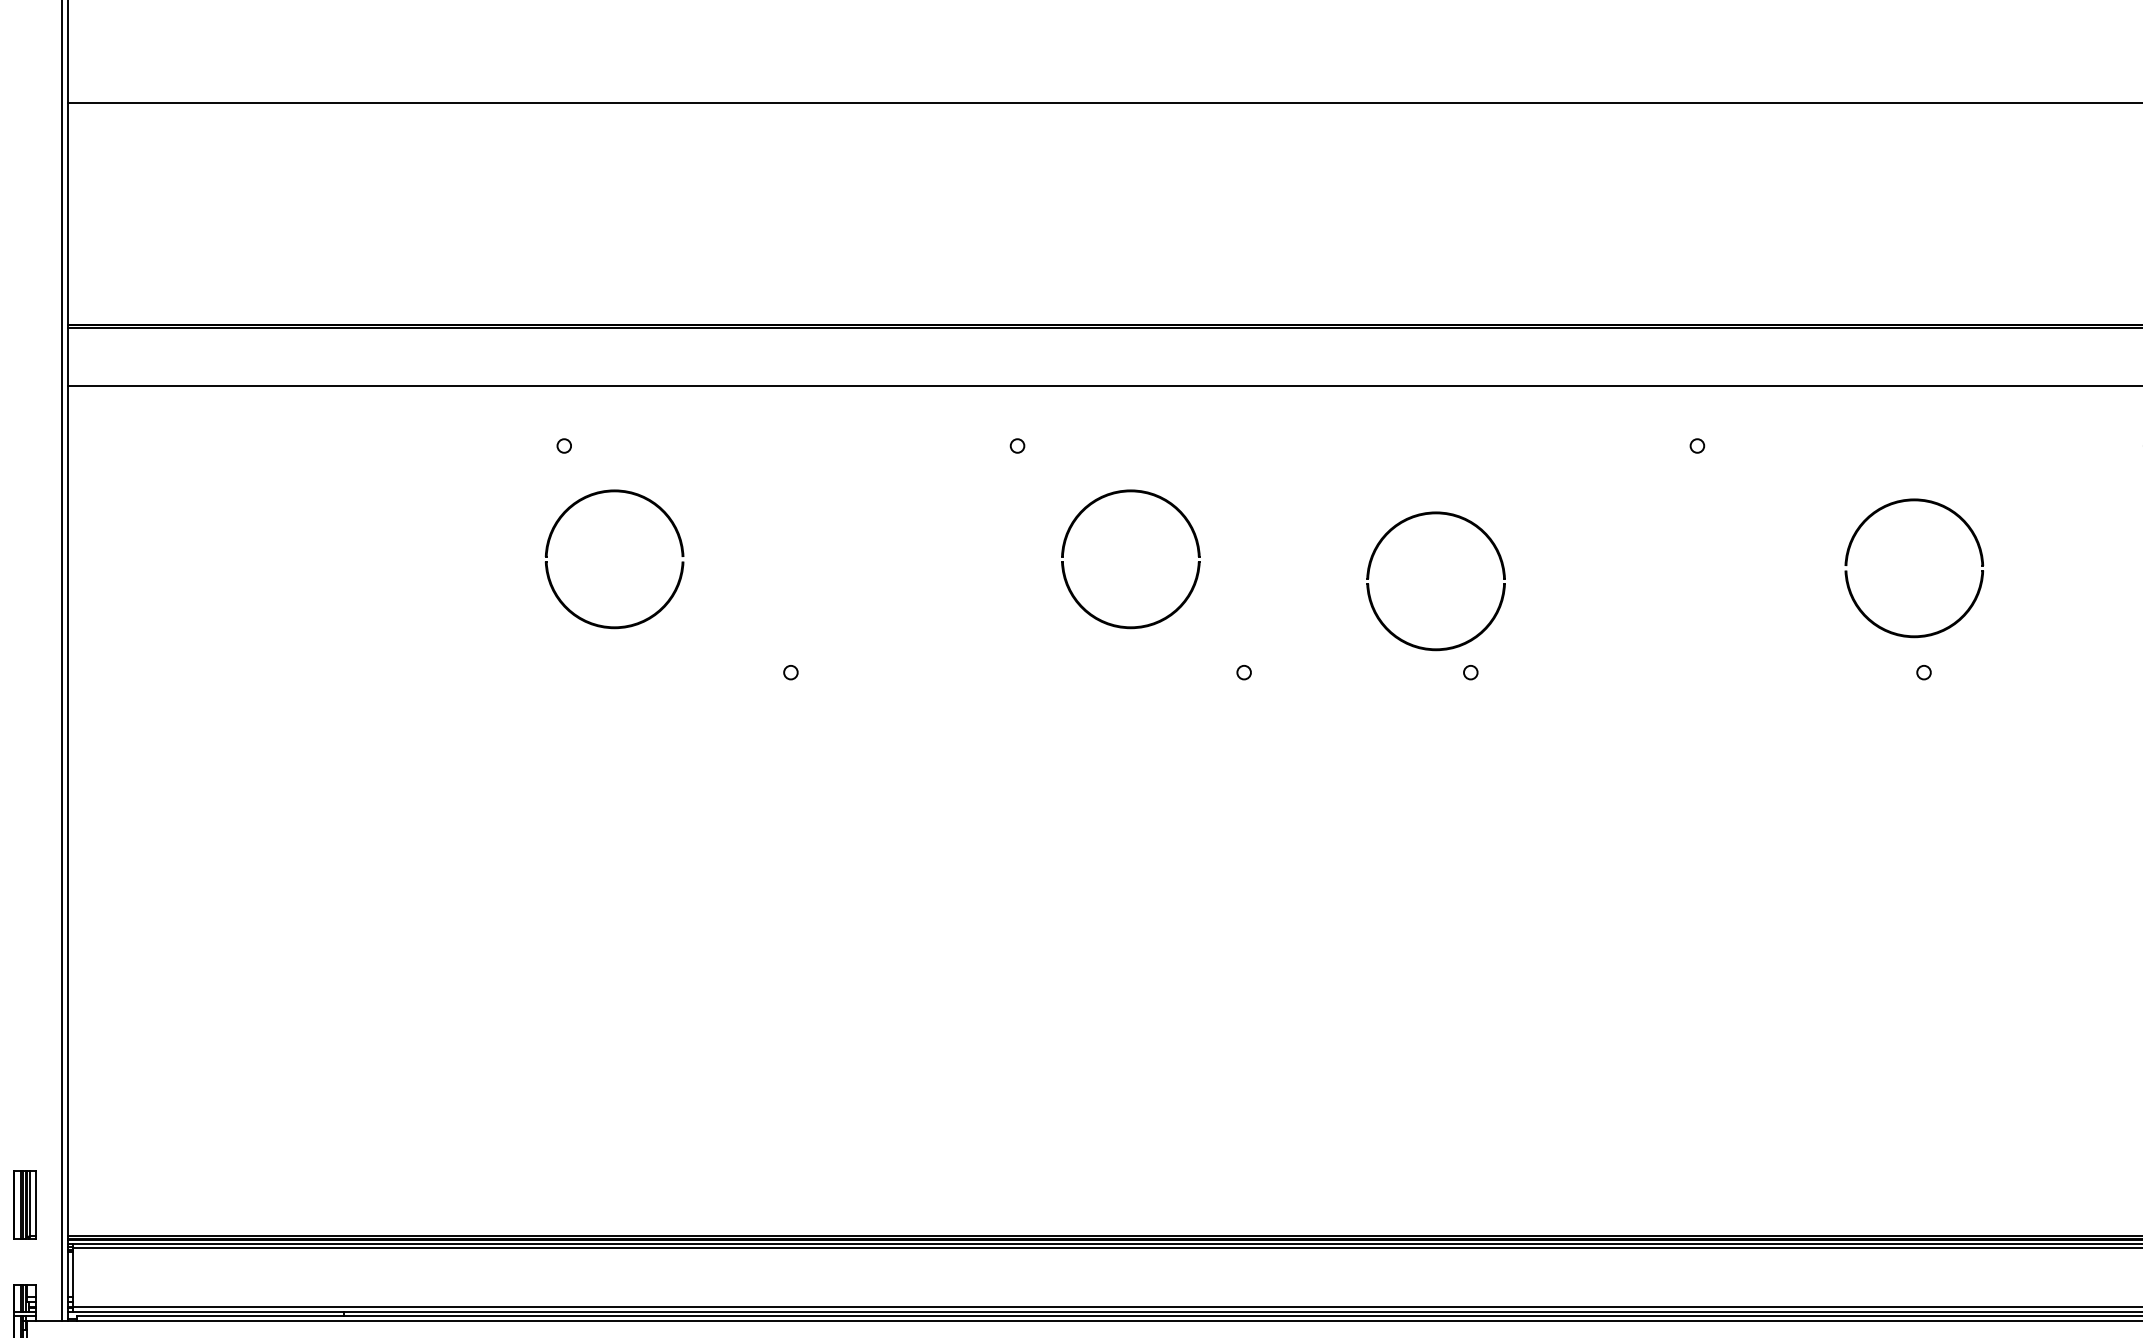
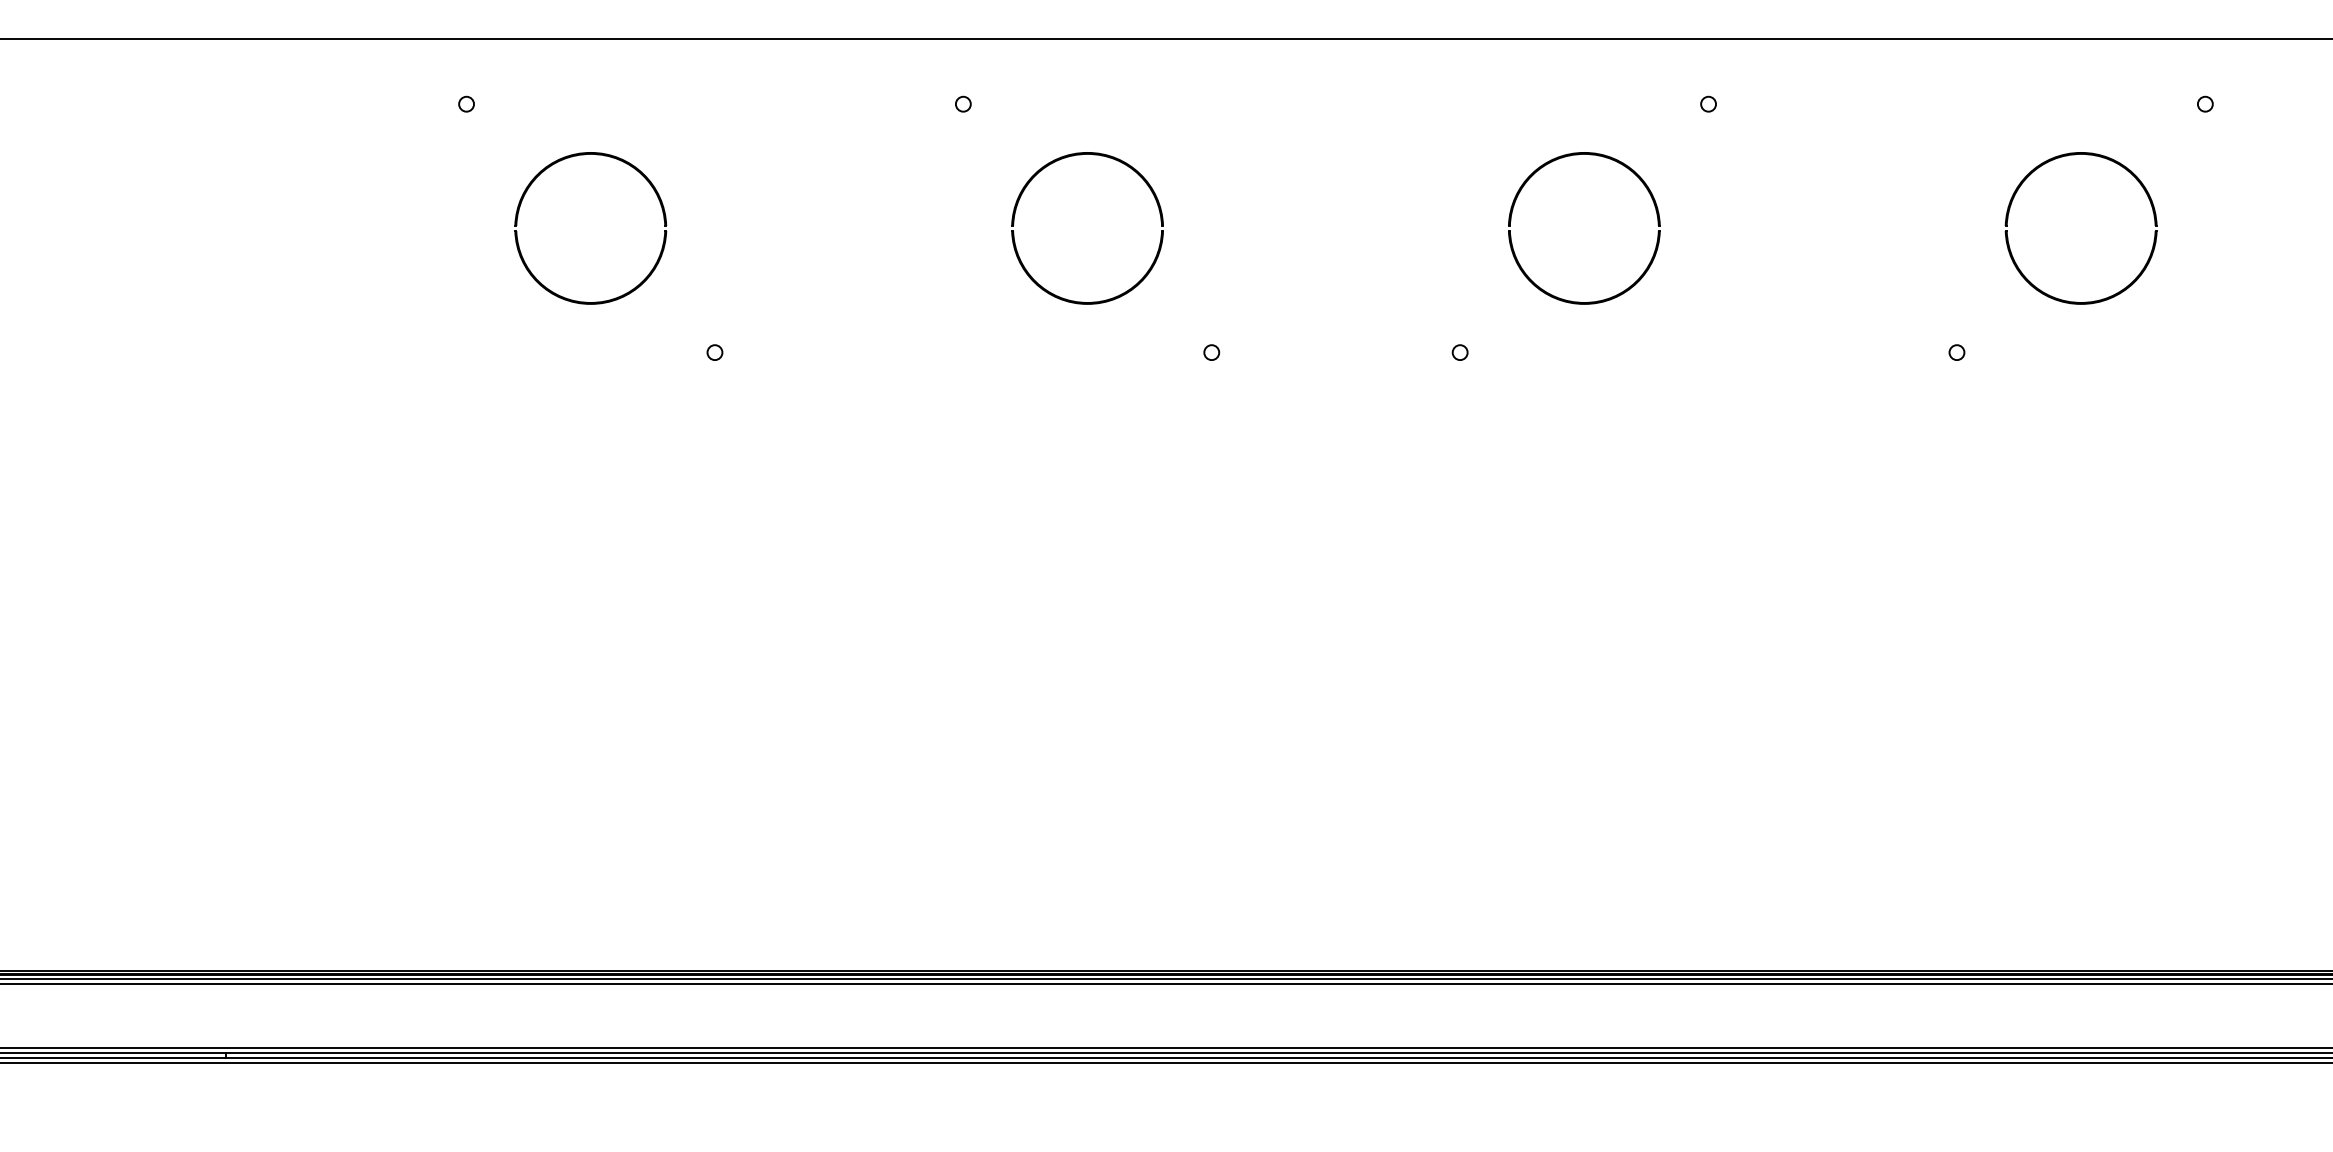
part: (567, 606) -> (539, 280), moved
part: (1961, 615) -> (2132, 280), moved
part: (1381, 619) -> (1524, 270), moved

